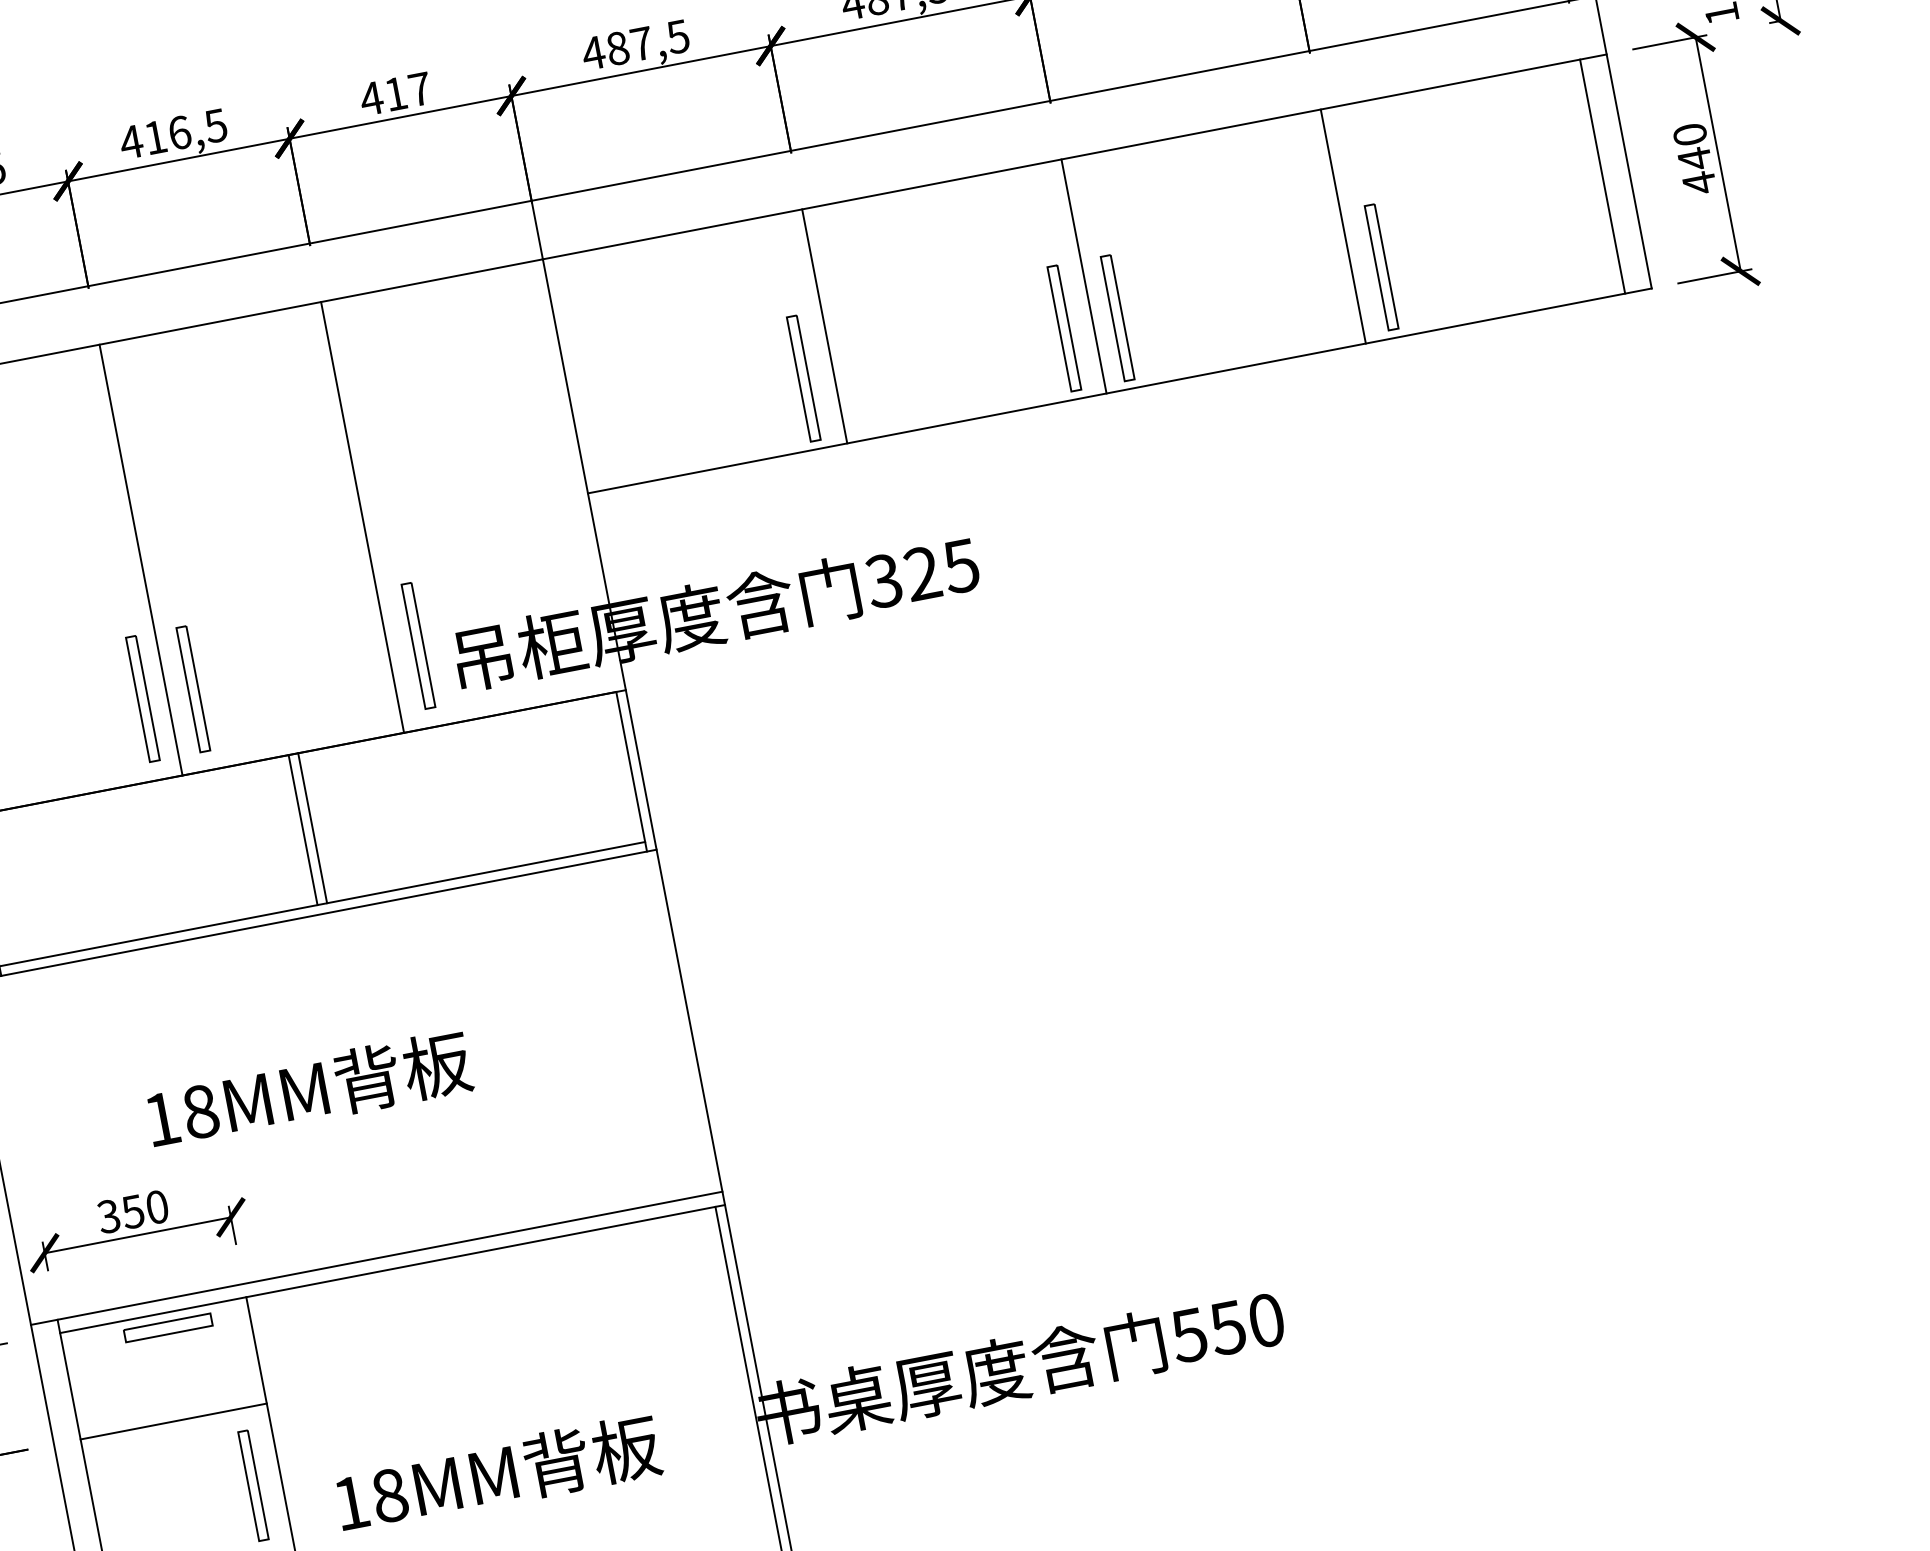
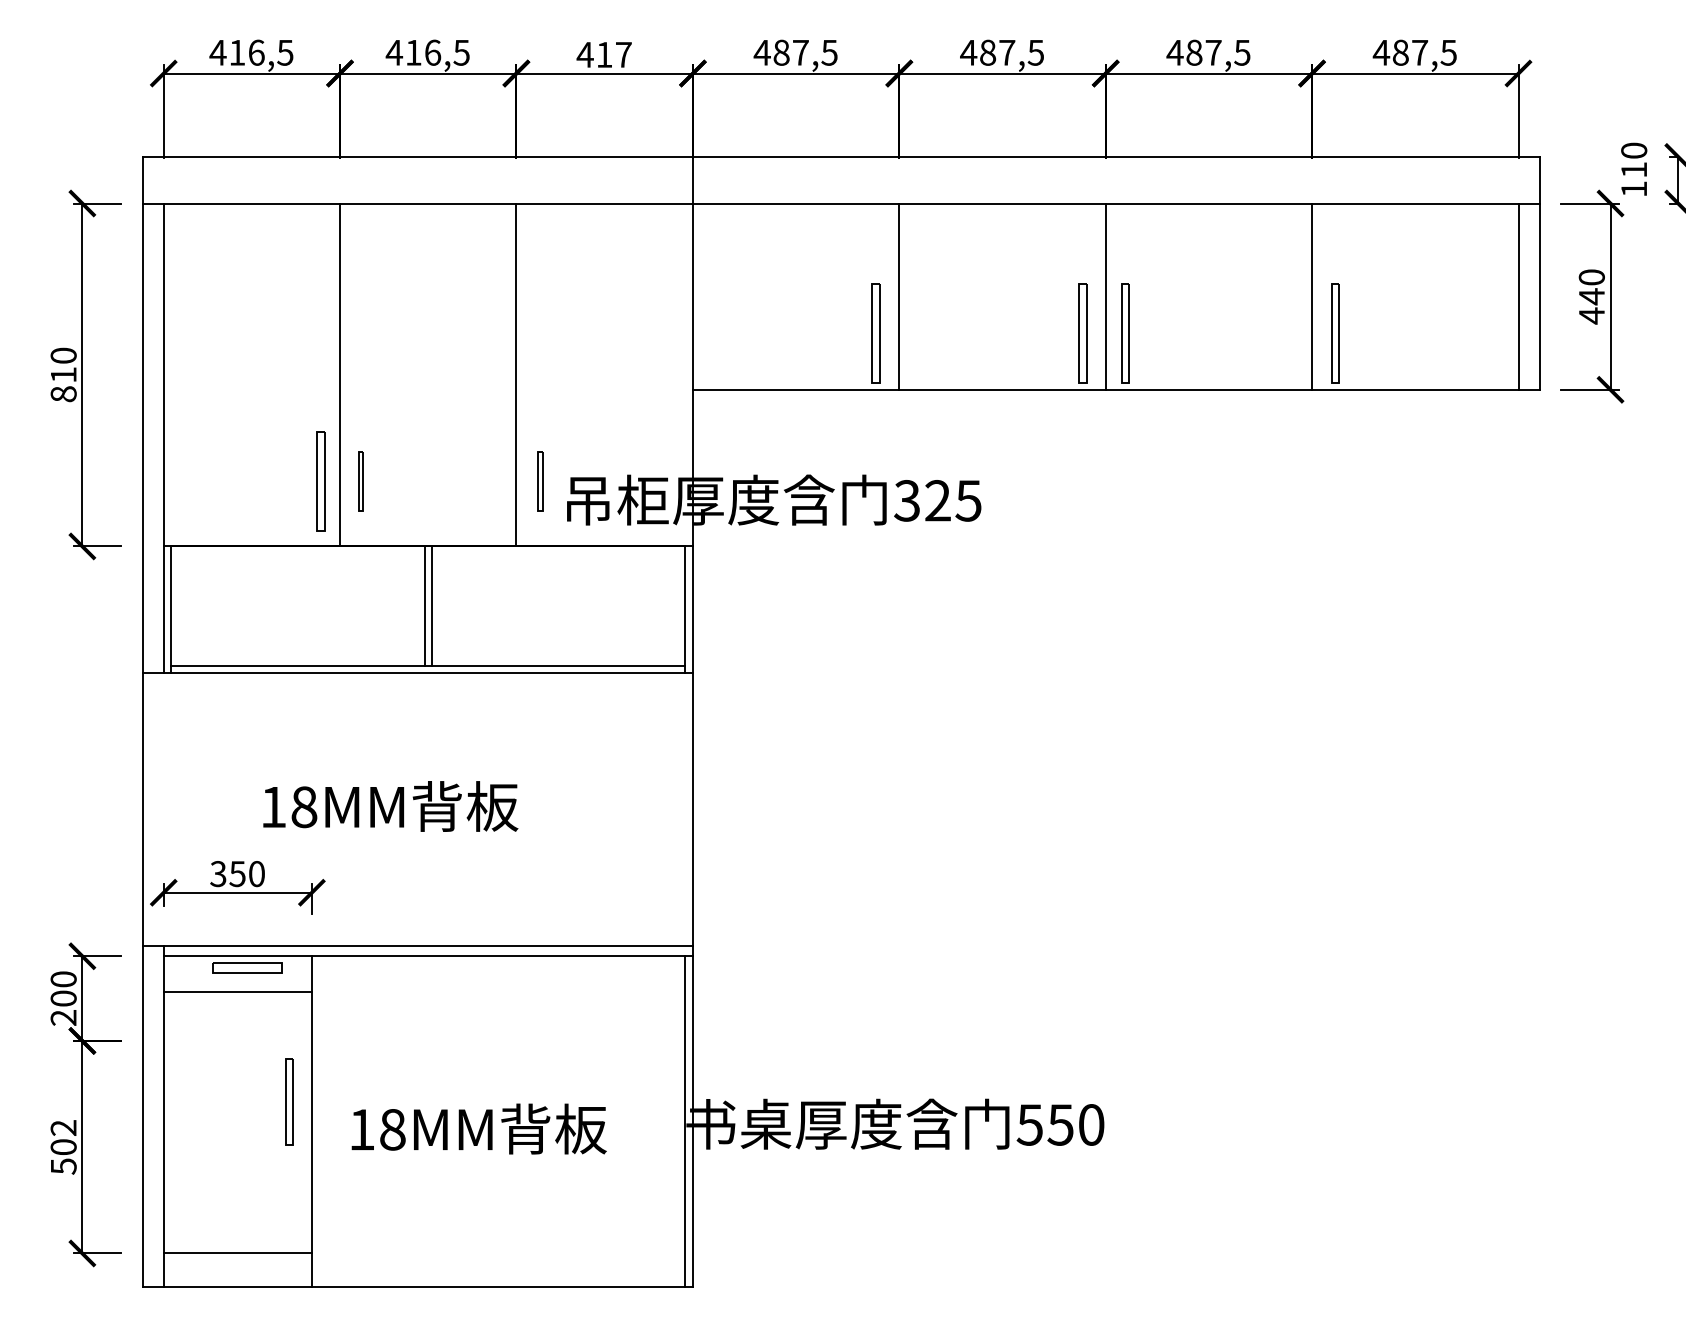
part: (417, 645) -> (539, 481), size x0.6
part: (192, 689) -> (360, 481), size x0.6
line: (173, 1421) -> (237, 991), moved

